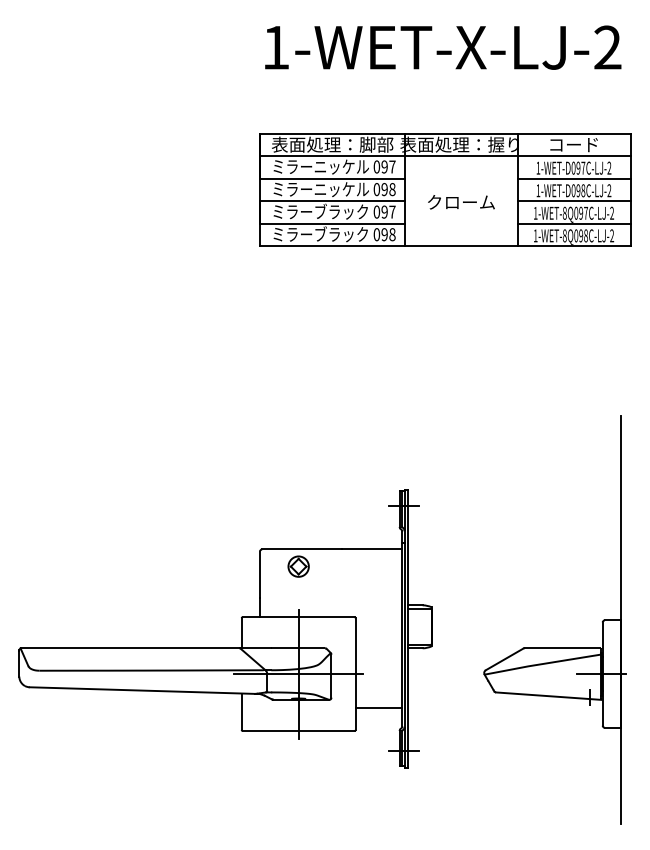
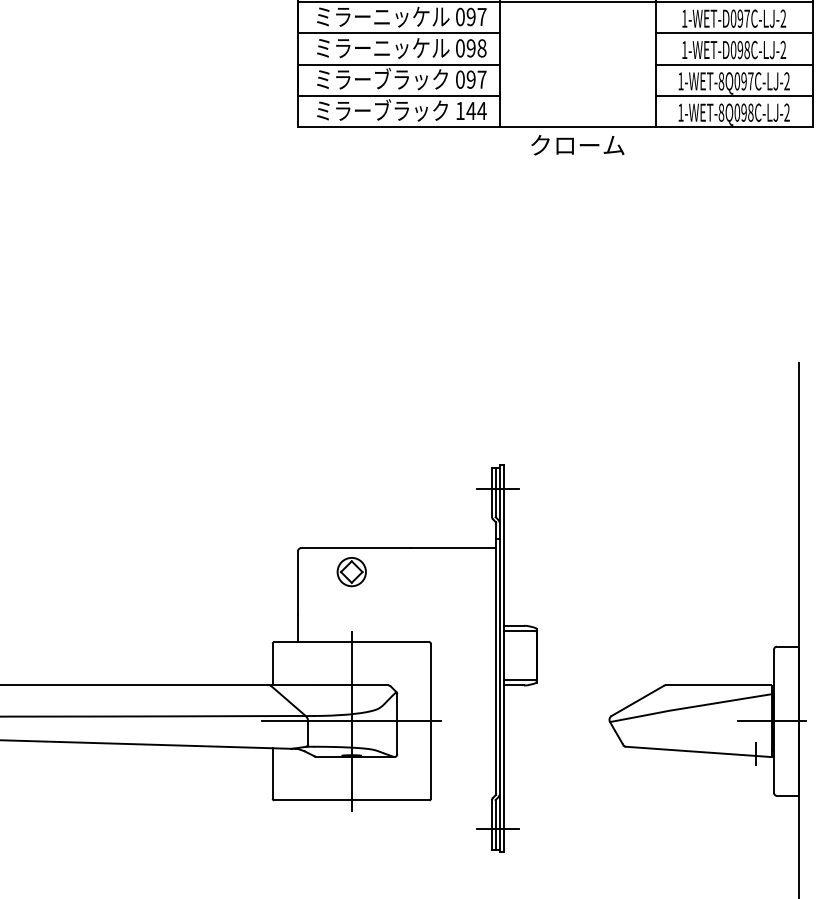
text: (461, 202) -> (577, 145), moved
text: (384, 234) -> (470, 110), 098 -> 144
line: (378, 708) -> (462, 769), removed

